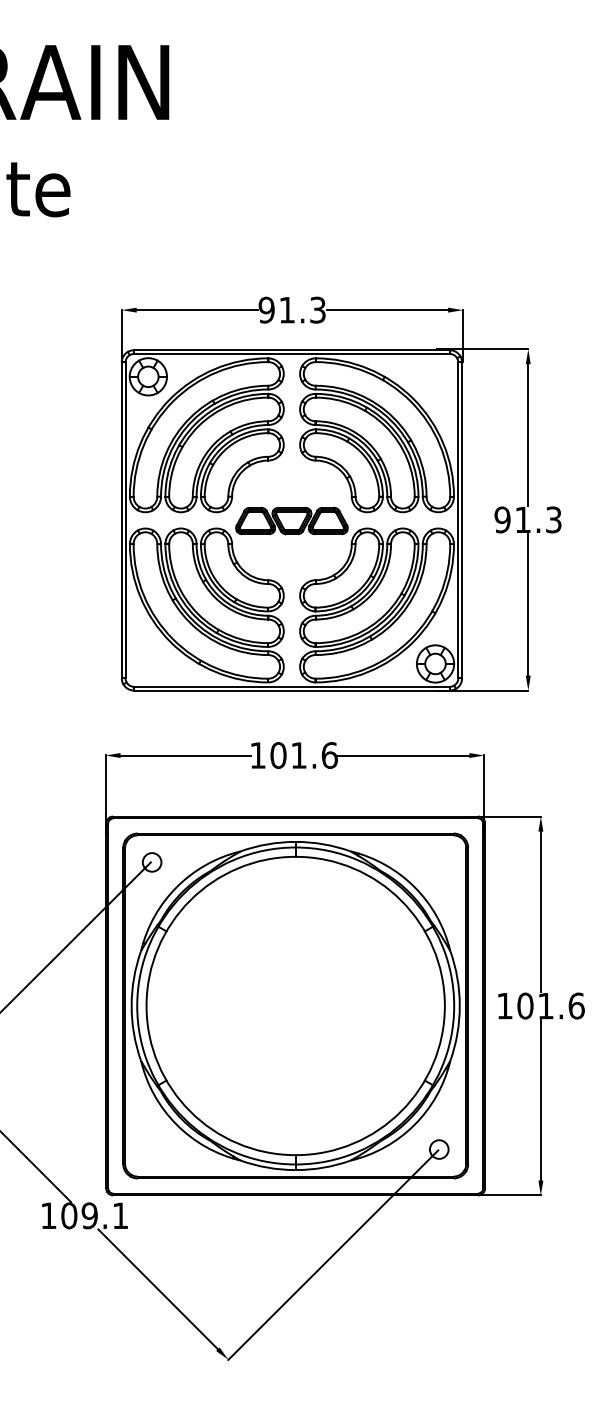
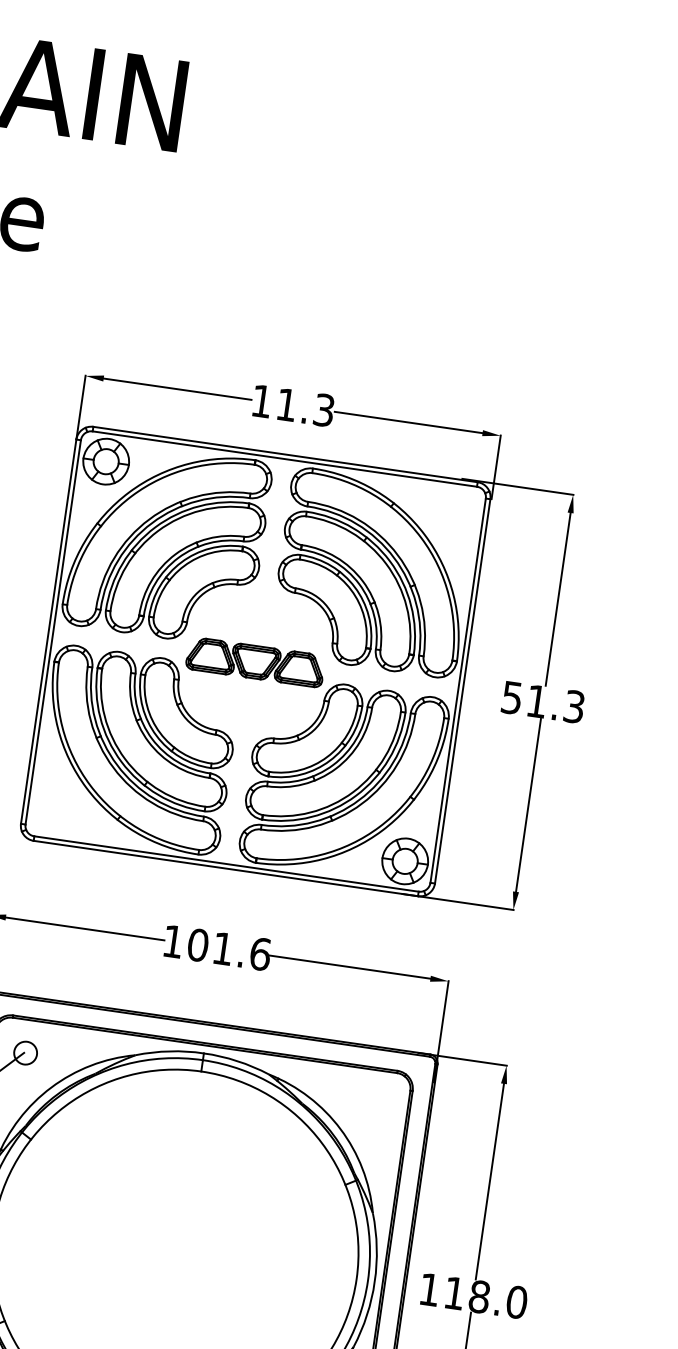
text: (266, 309) -> (261, 400), 91.3 -> 11.3
text: (502, 519) -> (512, 697), 91.3 -> 51.3
text: (550, 1005) -> (485, 1297), 101.6 -> 118.0

